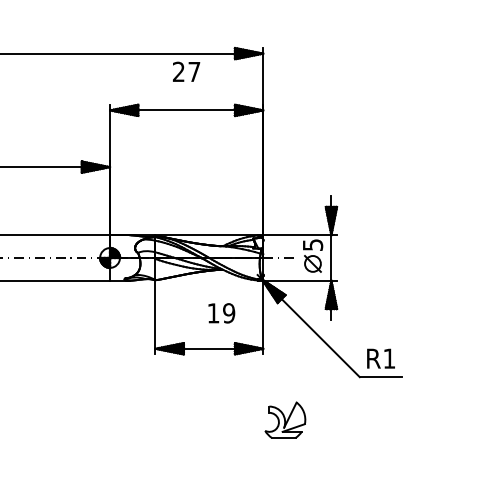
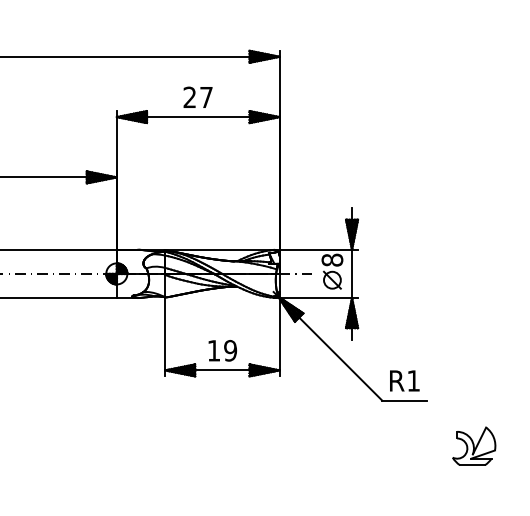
text: (186, 71) -> (198, 97), moved
text: (312, 245) -> (331, 260), 5 -> 8
text: (221, 313) -> (222, 350), moved
part: (285, 419) -> (474, 445), moved

